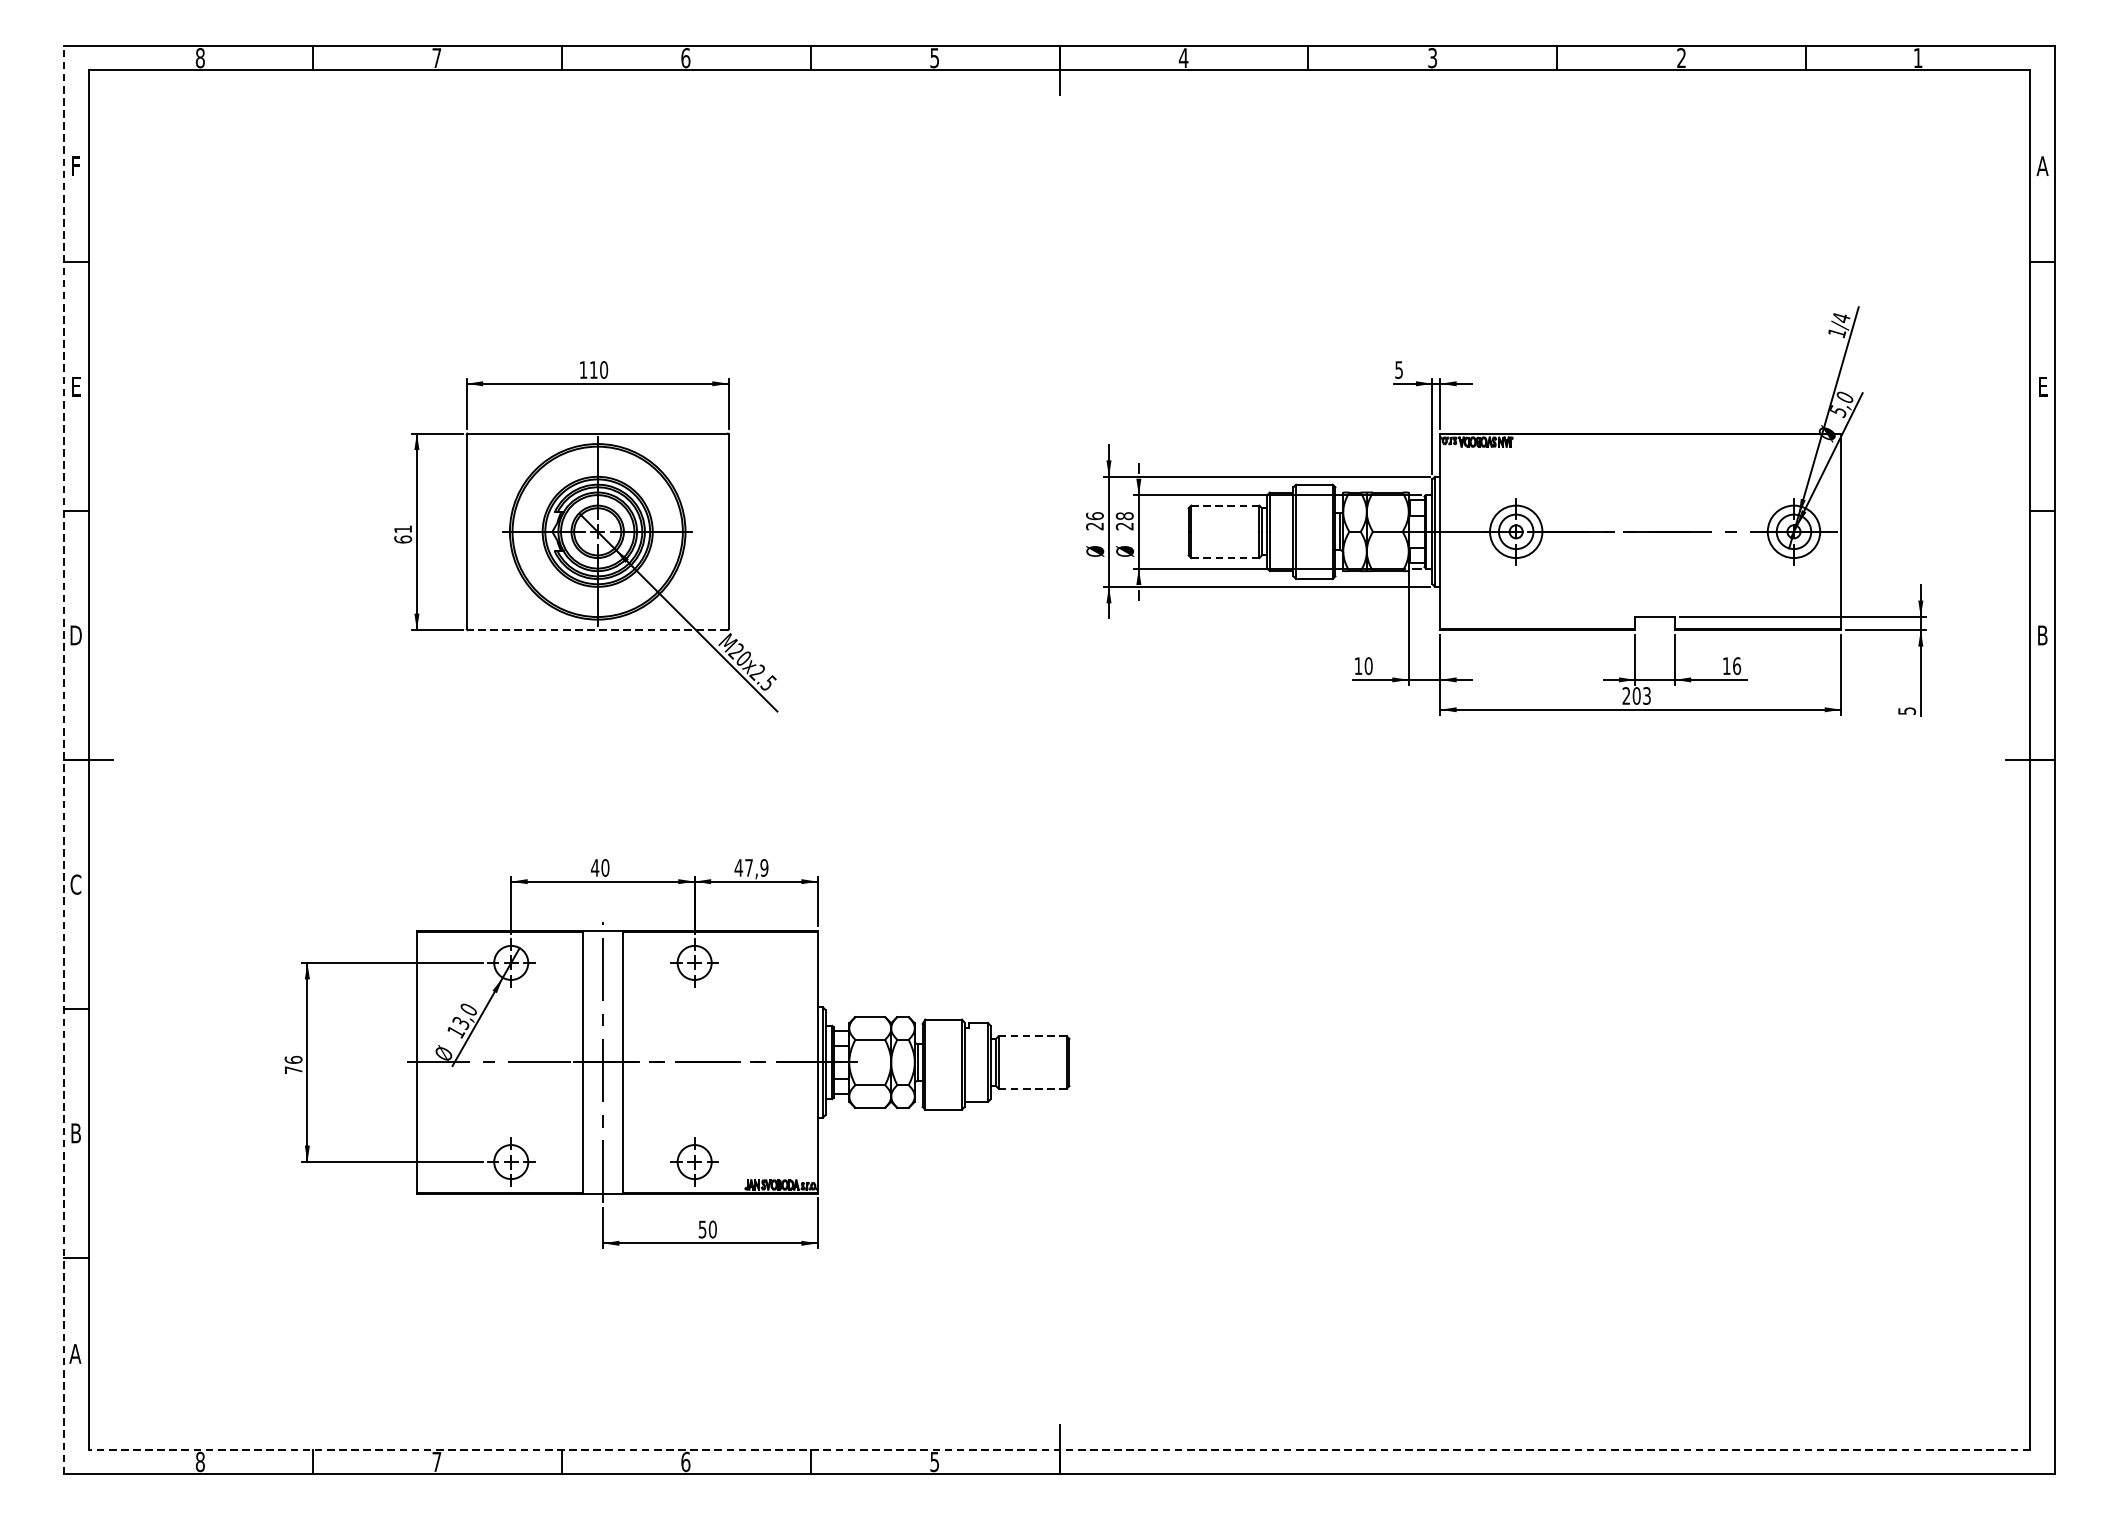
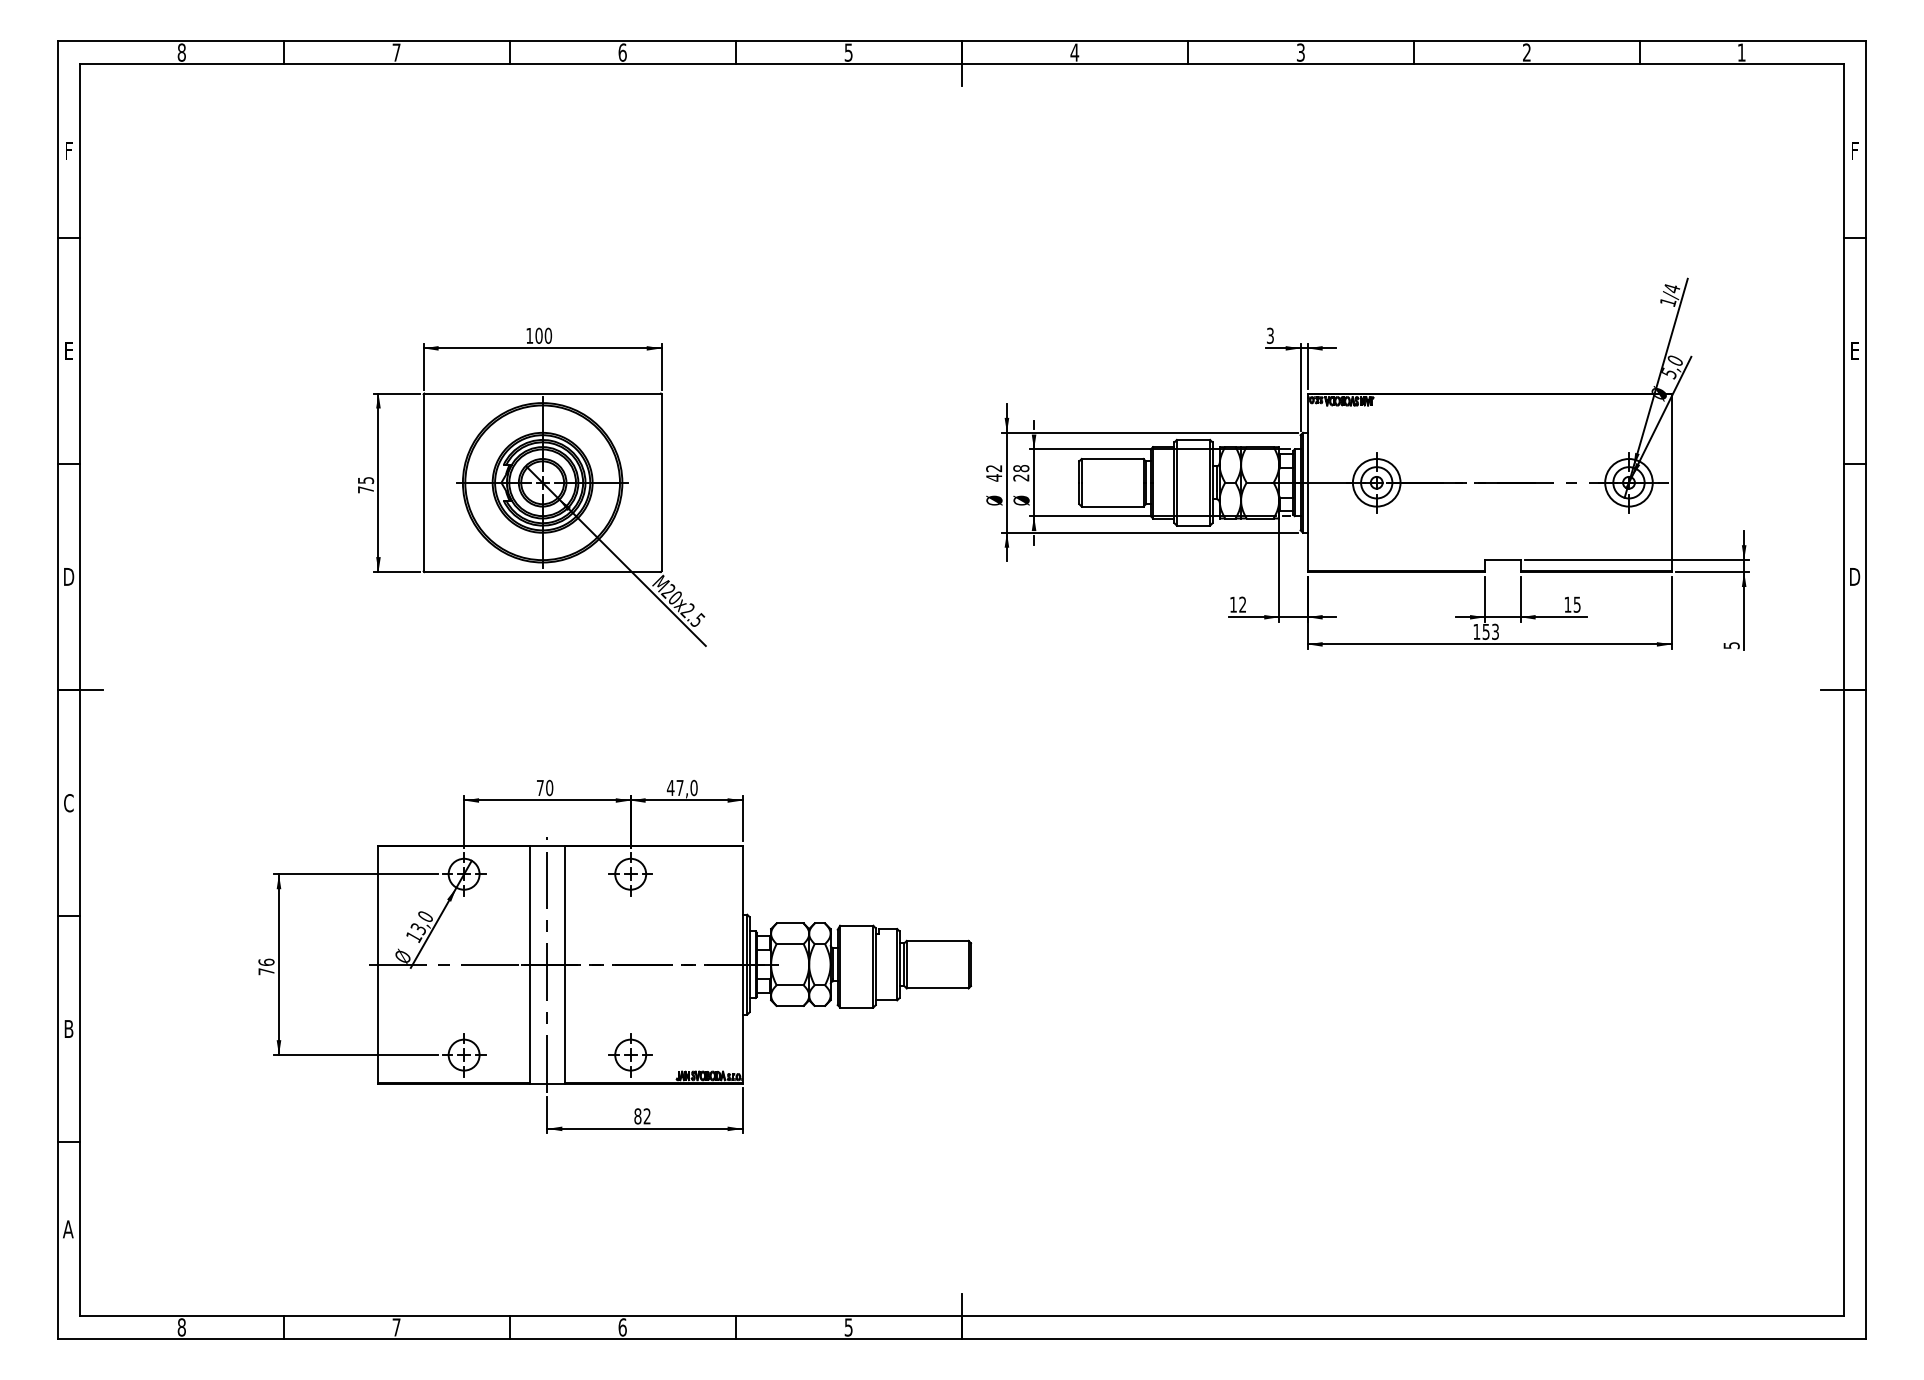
text: (2042, 165) -> (1854, 150), A -> F
text: (1399, 368) -> (1270, 334), 5 -> 3
text: (593, 369) -> (538, 335), 110 -> 100
line: (1225, 506) -> (1112, 459), dashed -> solid
text: (1095, 520) -> (994, 472), 26 -> 42
text: (402, 534) -> (365, 485), 61 -> 75
line: (1225, 557) -> (1112, 506), dashed -> solid
line: (597, 630) -> (542, 572), dashed -> solid
text: (2043, 635) -> (1855, 576), B -> D
text: (1368, 665) -> (1242, 604), 10 -> 12
text: (1736, 665) -> (1576, 604), 16 -> 15
text: (1631, 695) -> (1481, 631), 203 -> 153
line: (63, 760) -> (57, 690), dashed -> solid
text: (595, 867) -> (540, 787), 40 -> 70
text: (763, 868) -> (693, 788), 47,9 -> 47,0
line: (1032, 1035) -> (937, 940), dashed -> solid
line: (1032, 1088) -> (937, 988), dashed -> solid
text: (707, 1229) -> (642, 1116), 50 -> 82
line: (1060, 1449) -> (962, 1316), dashed -> solid

